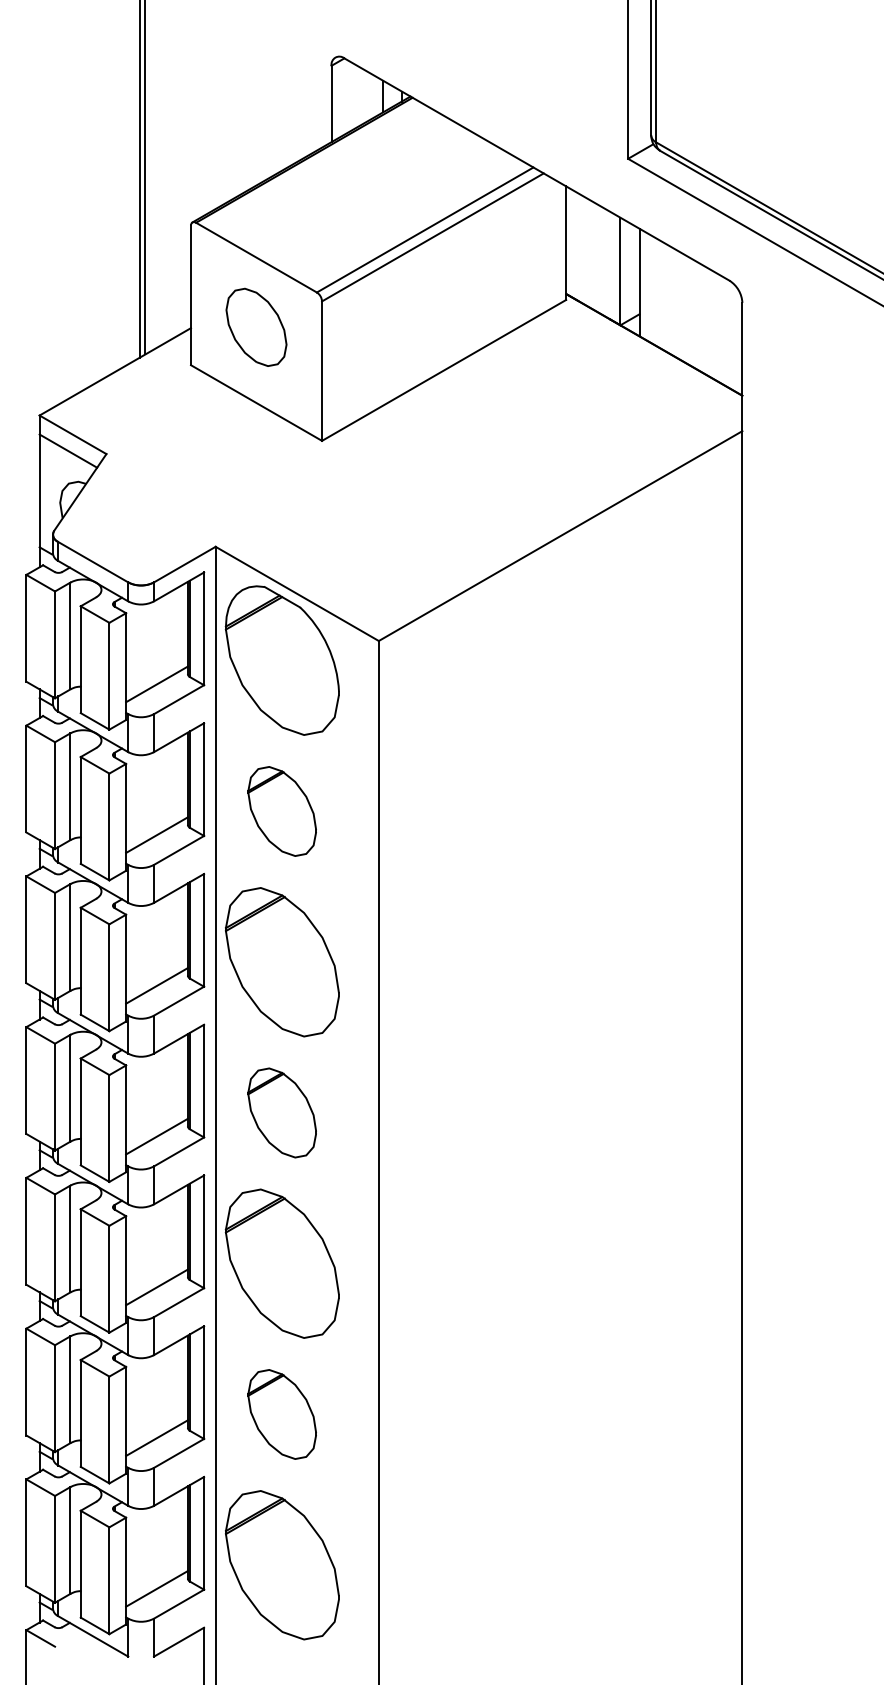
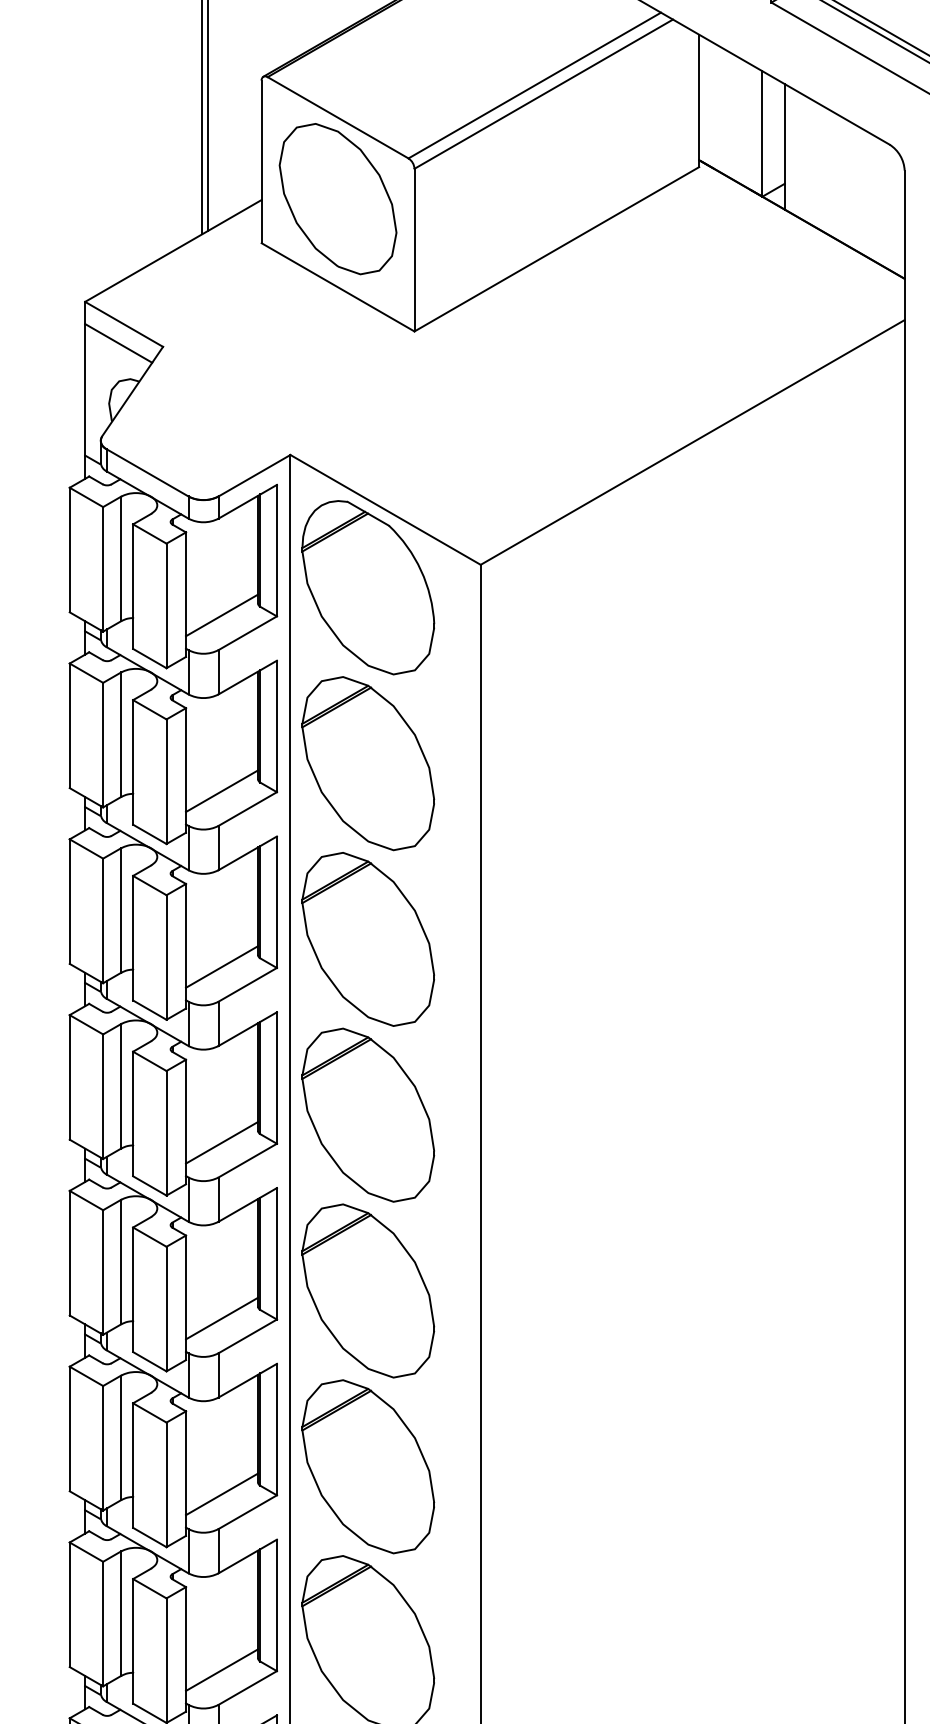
part: (256, 327) -> (338, 199), size x1.67
part: (281, 811) -> (367, 763), size x1.67
part: (281, 1112) -> (367, 1114), size x1.67
part: (281, 1414) -> (367, 1466), size x1.67

